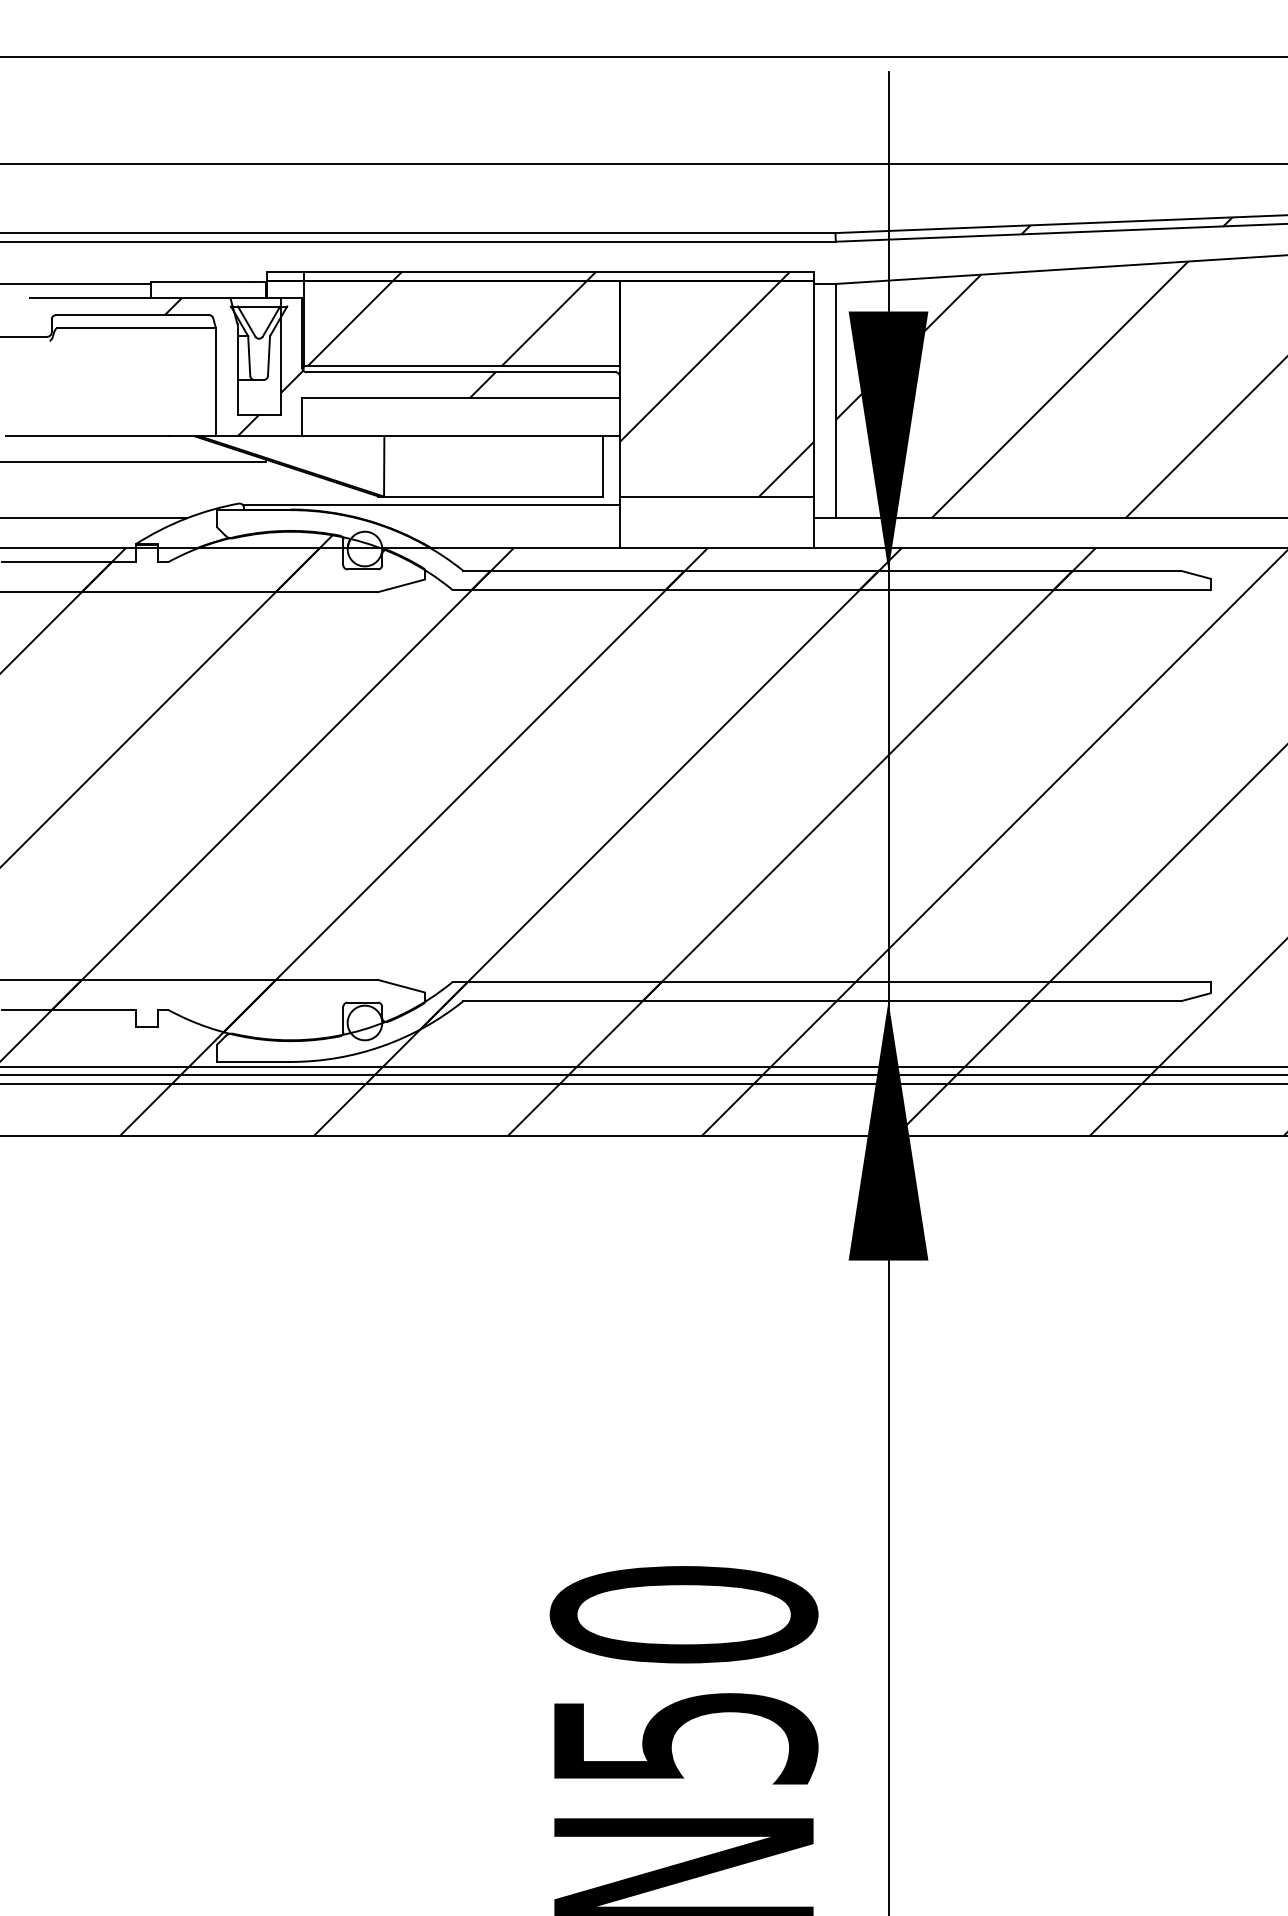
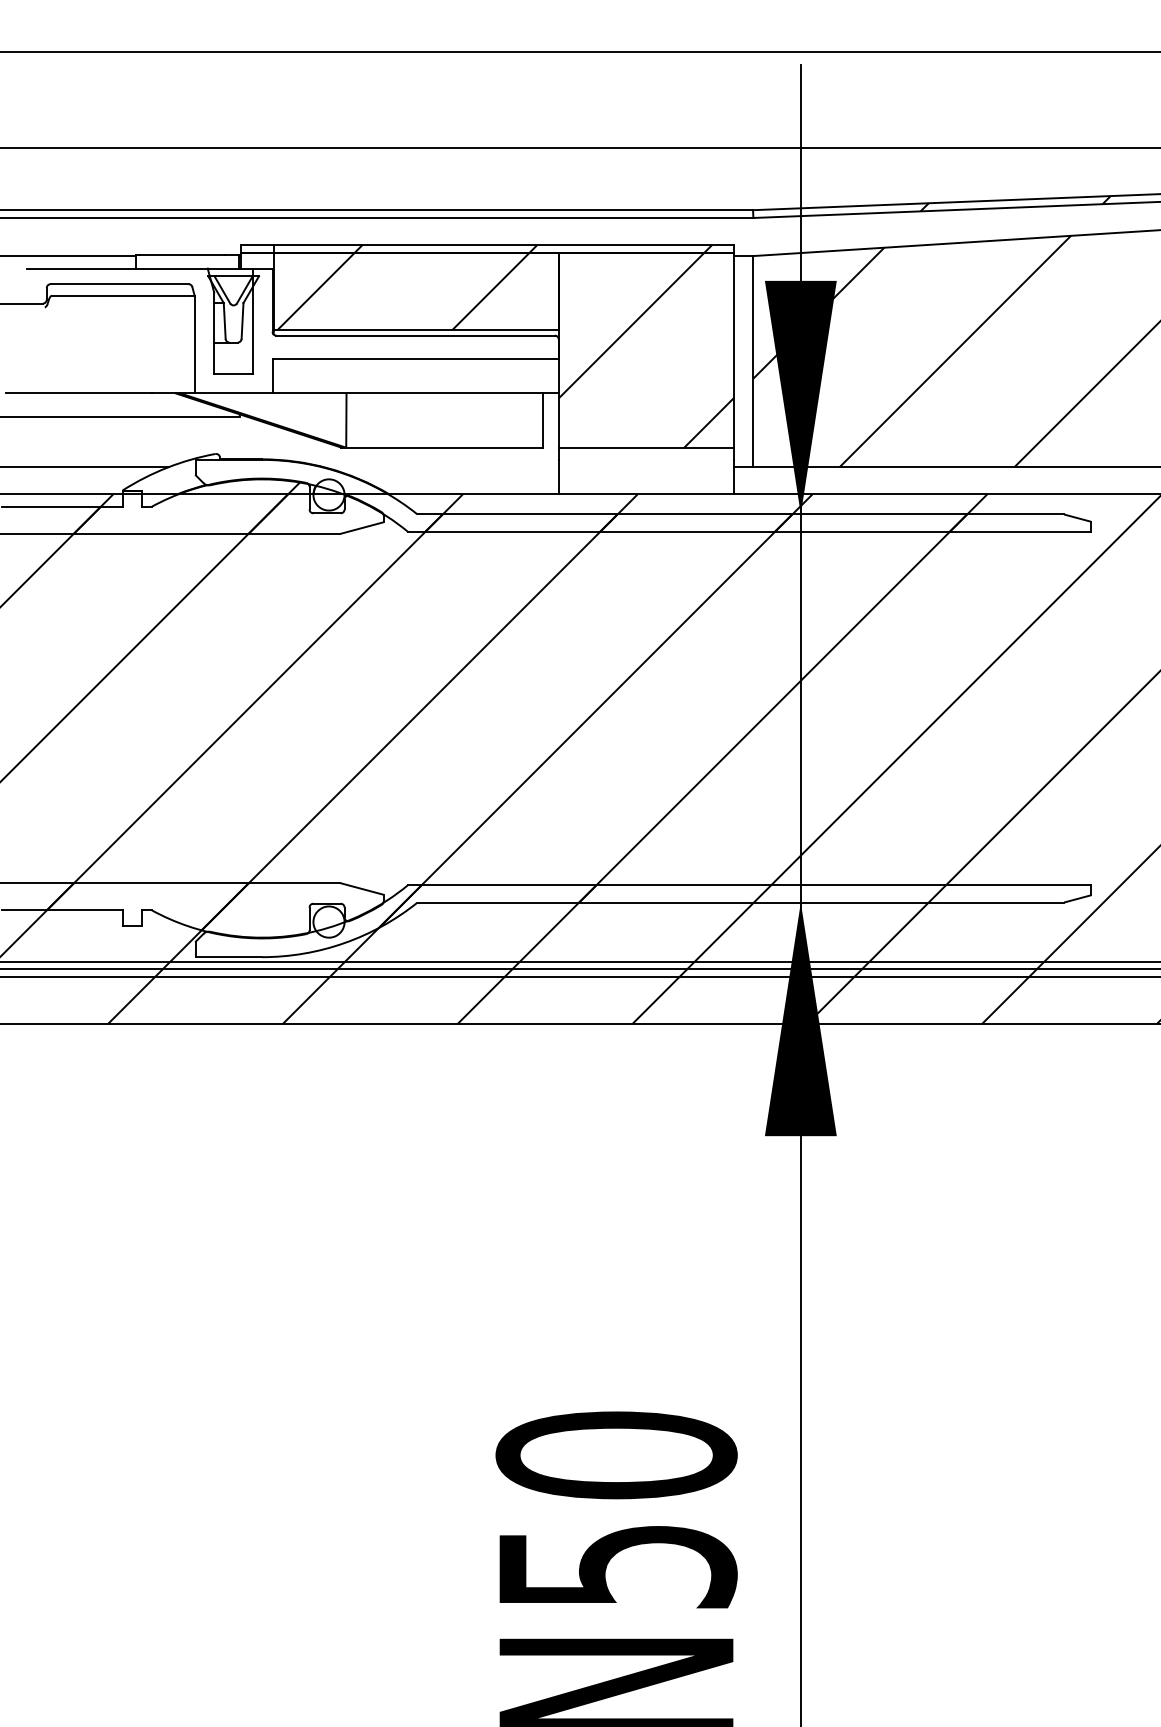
hatch: (329, 366) -> (297, 330), removed
line: (431, 505) -> (388, 455), removed

